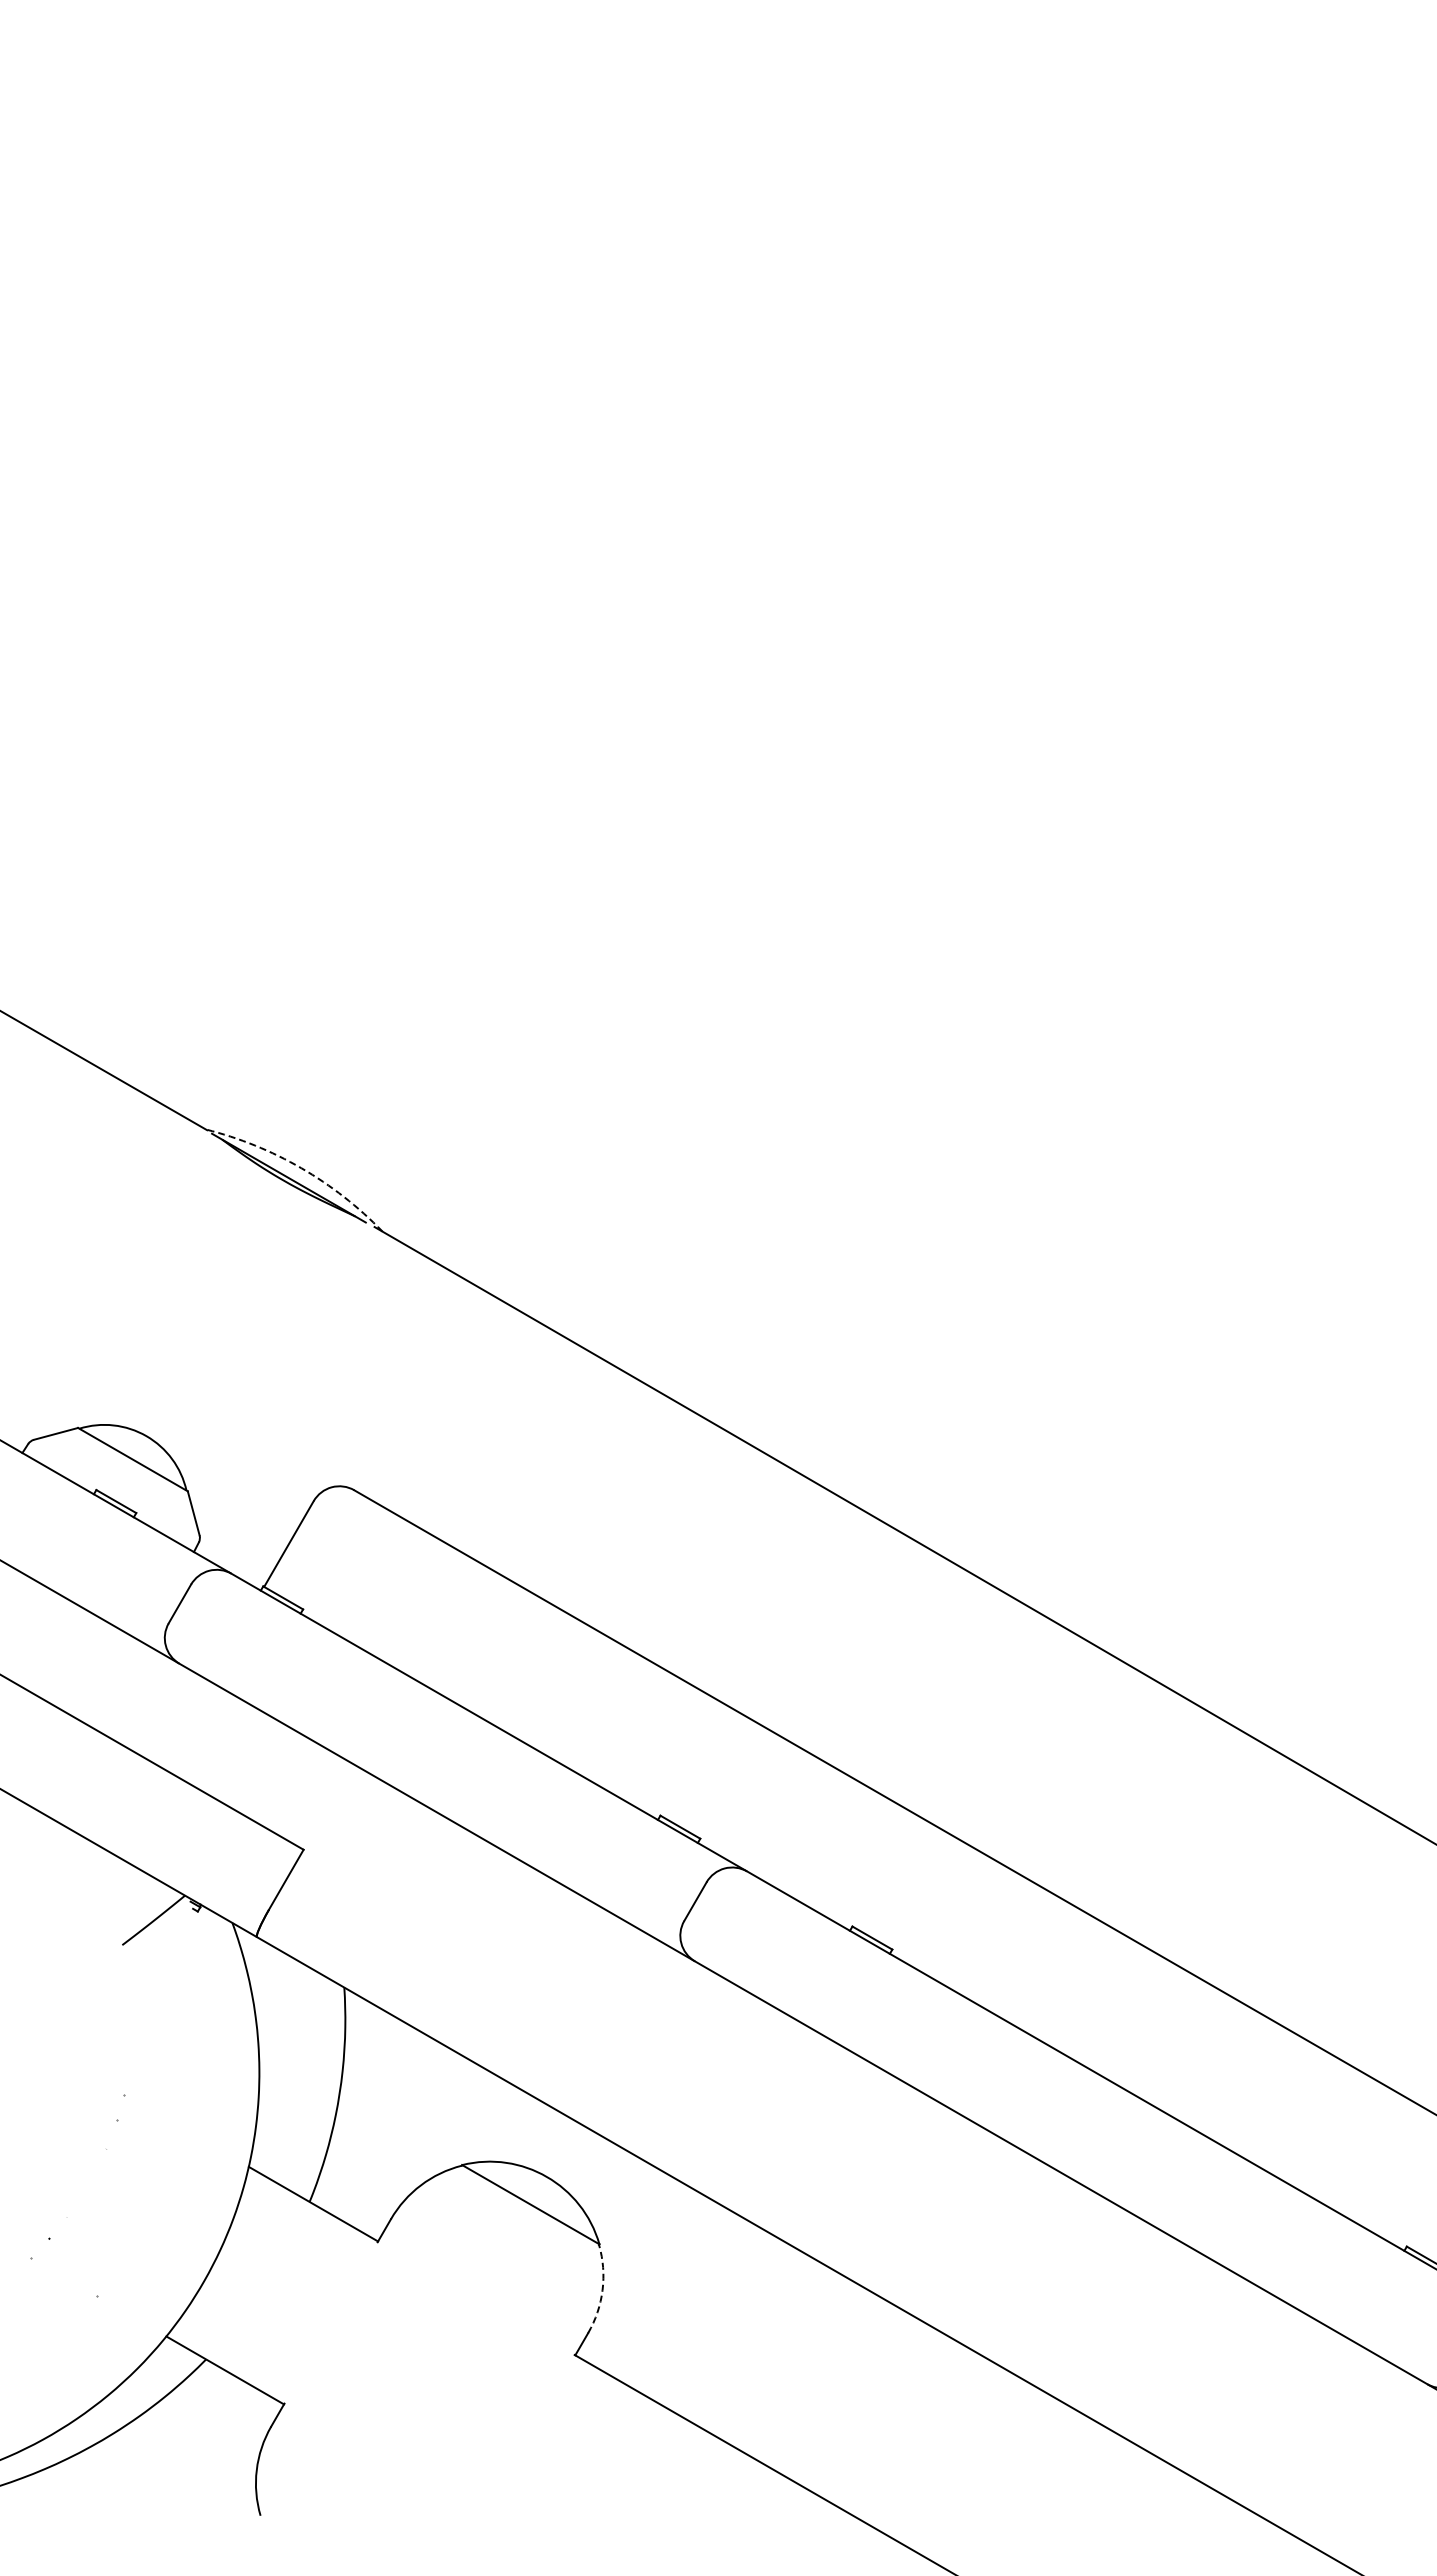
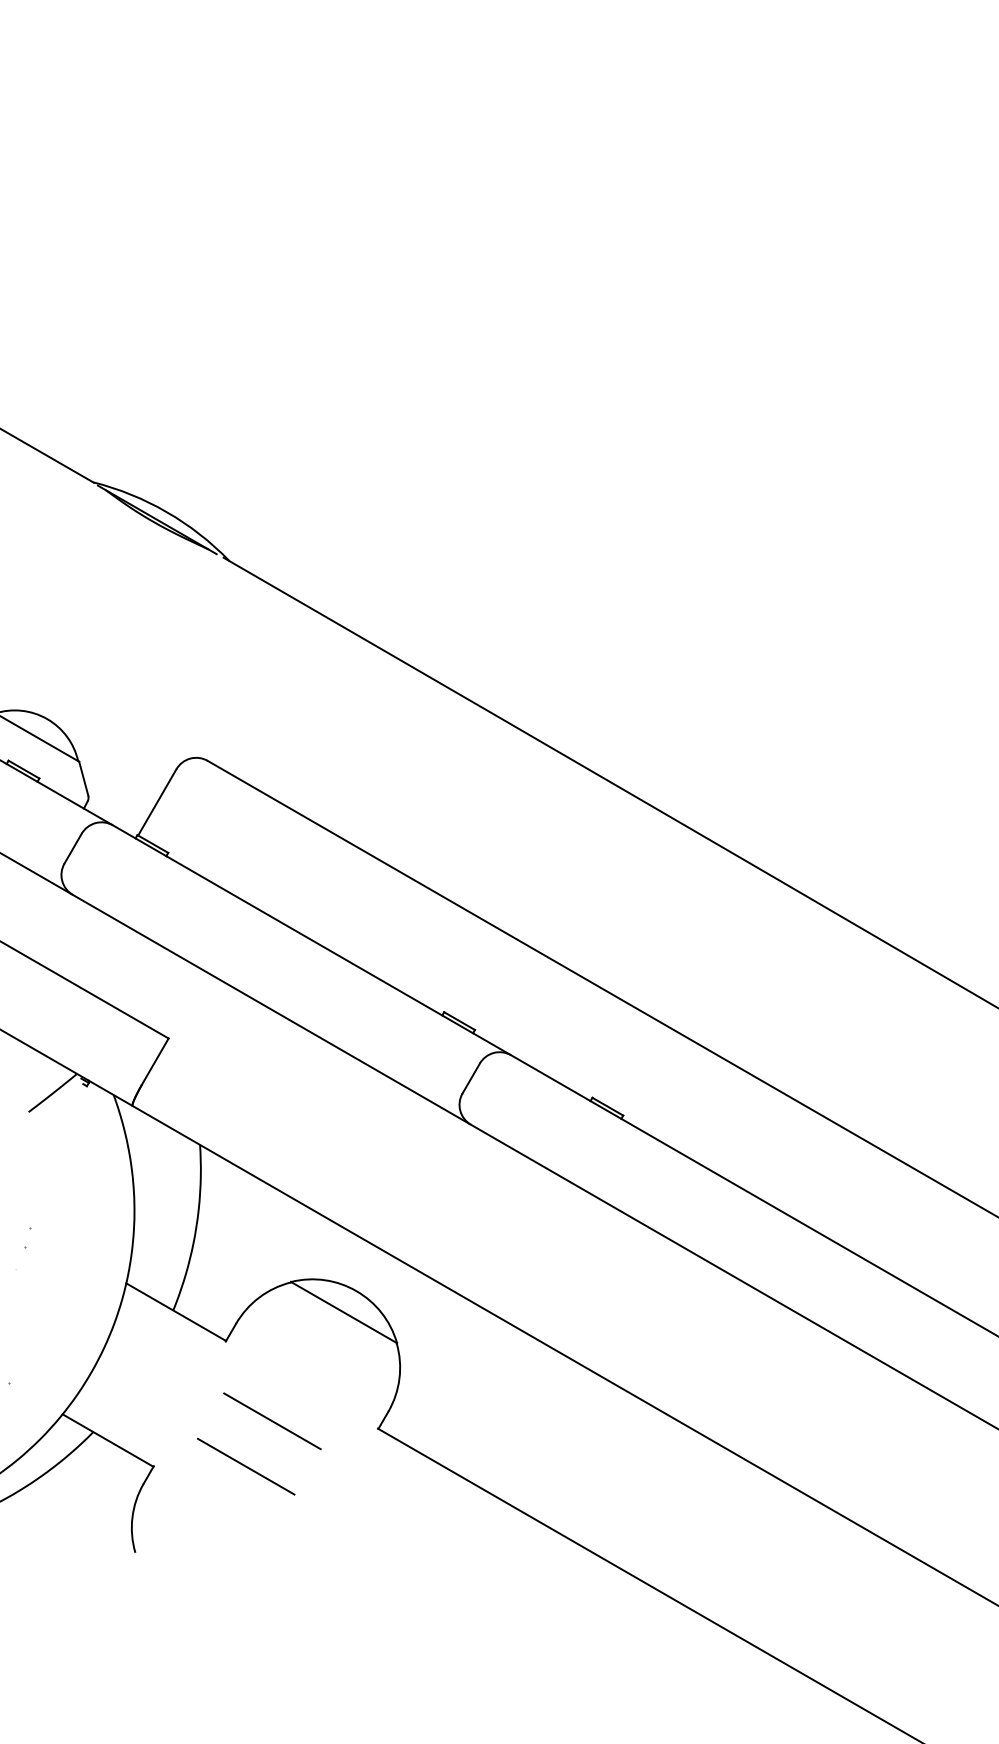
arc: (301, 1168) -> (166, 512), dashed -> solid
arc: (602, 2290) -> (399, 1378), dashed -> solid
line: (437, 2345) -> (272, 1421), added
line: (403, 2404) -> (245, 1466), added

